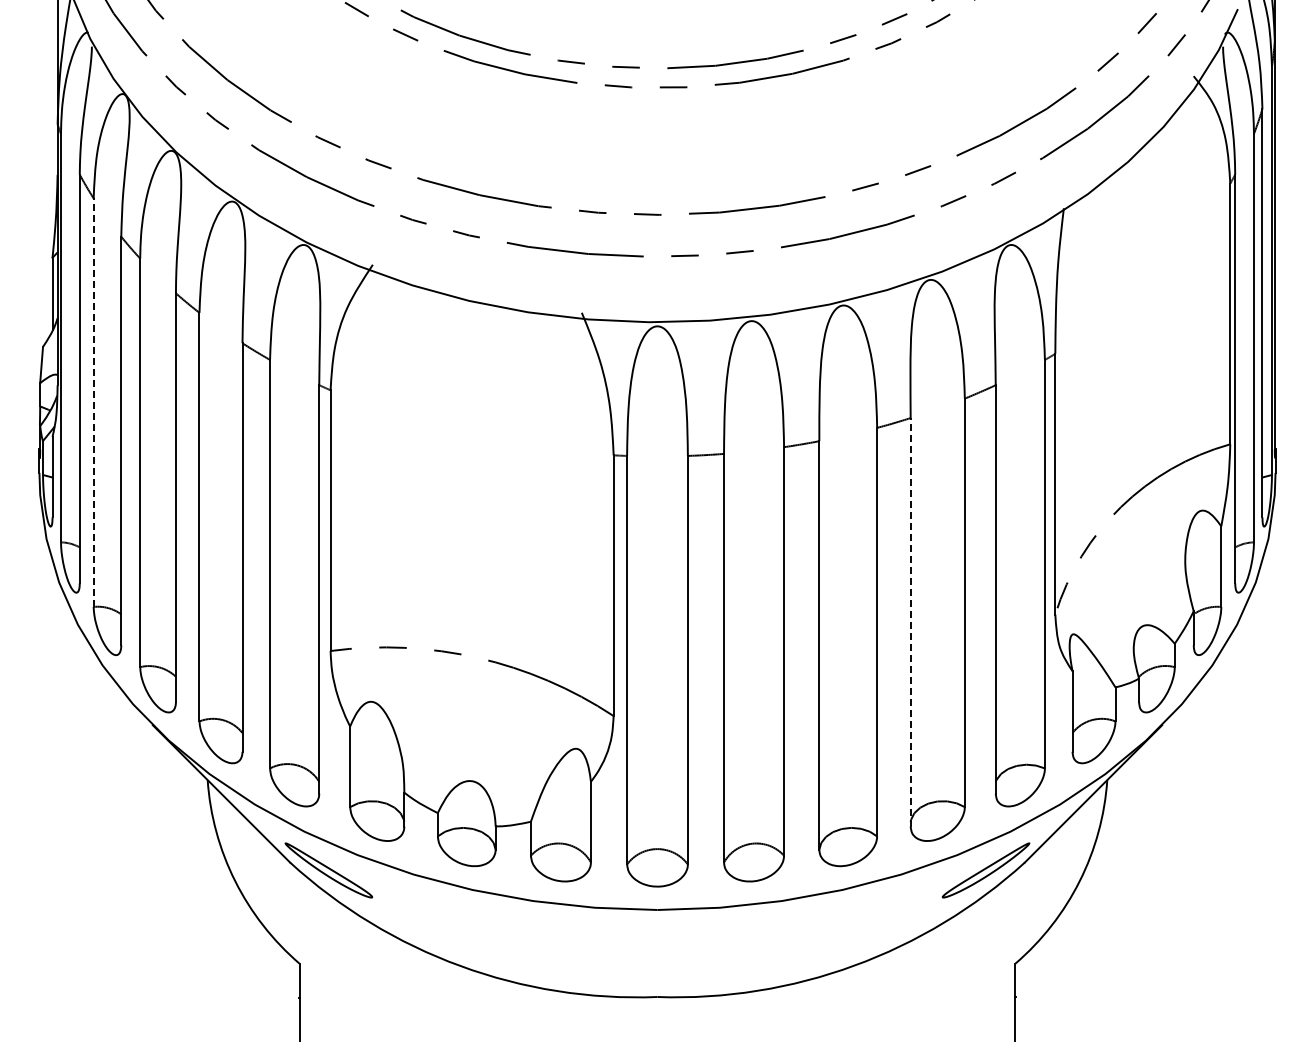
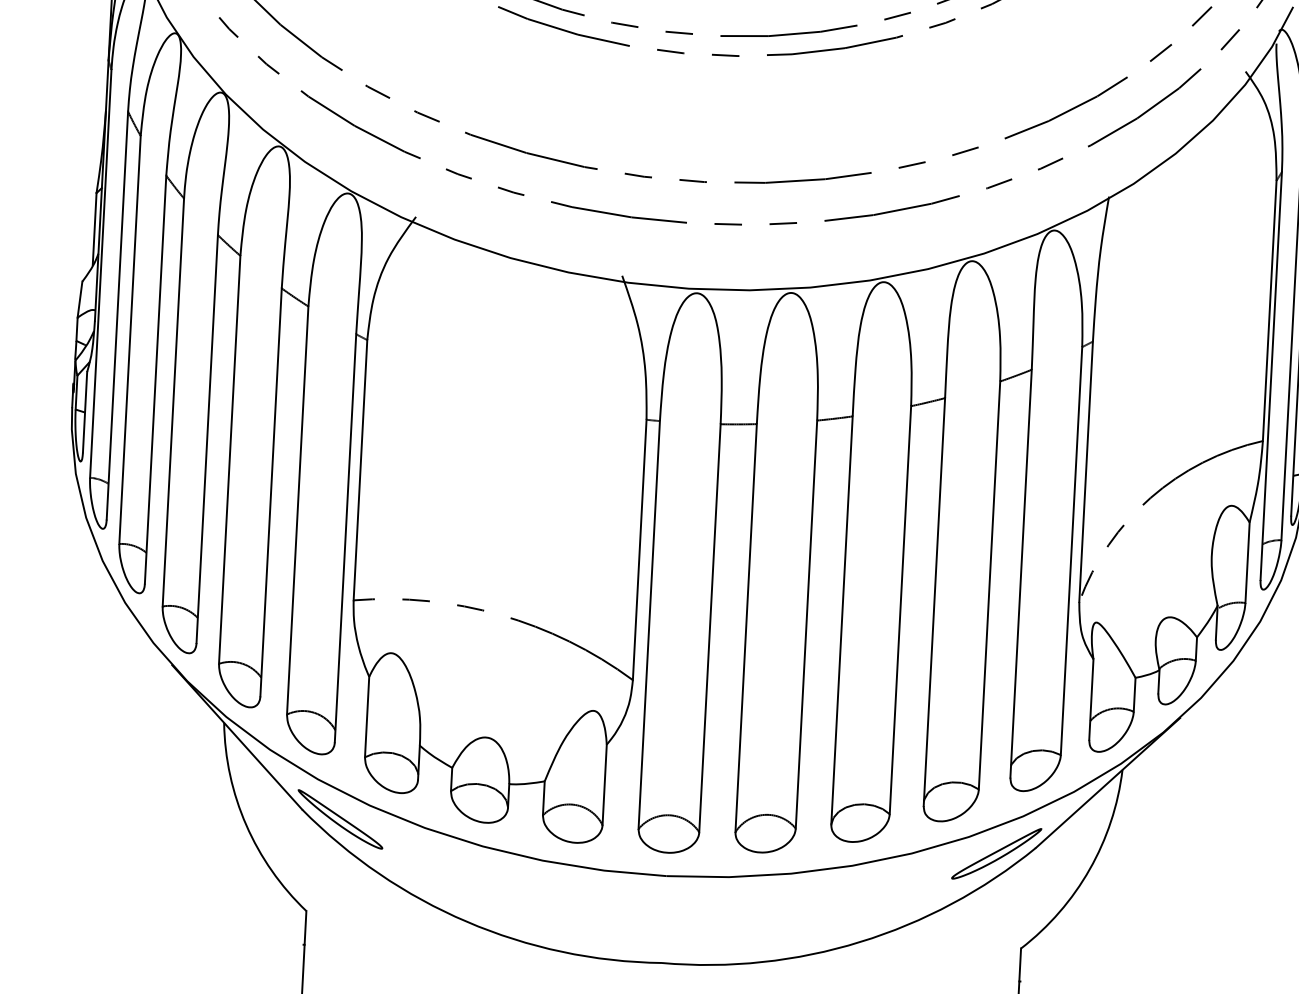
line: (93, 402) -> (129, 339), dashed -> solid
line: (910, 621) -> (934, 601), dashed -> solid

